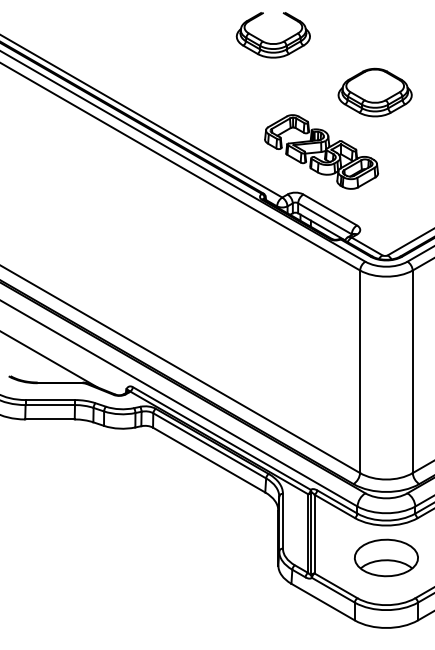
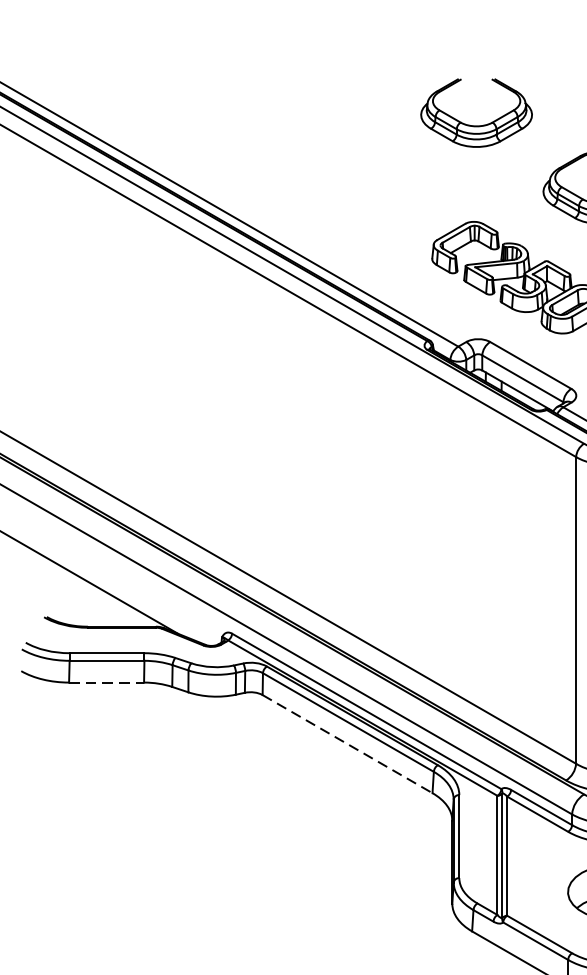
part: (269, 42) -> (470, 123), moved
line: (49, 419) -> (105, 682), solid -> dashed
line: (209, 460) -> (348, 744), solid -> dashed

